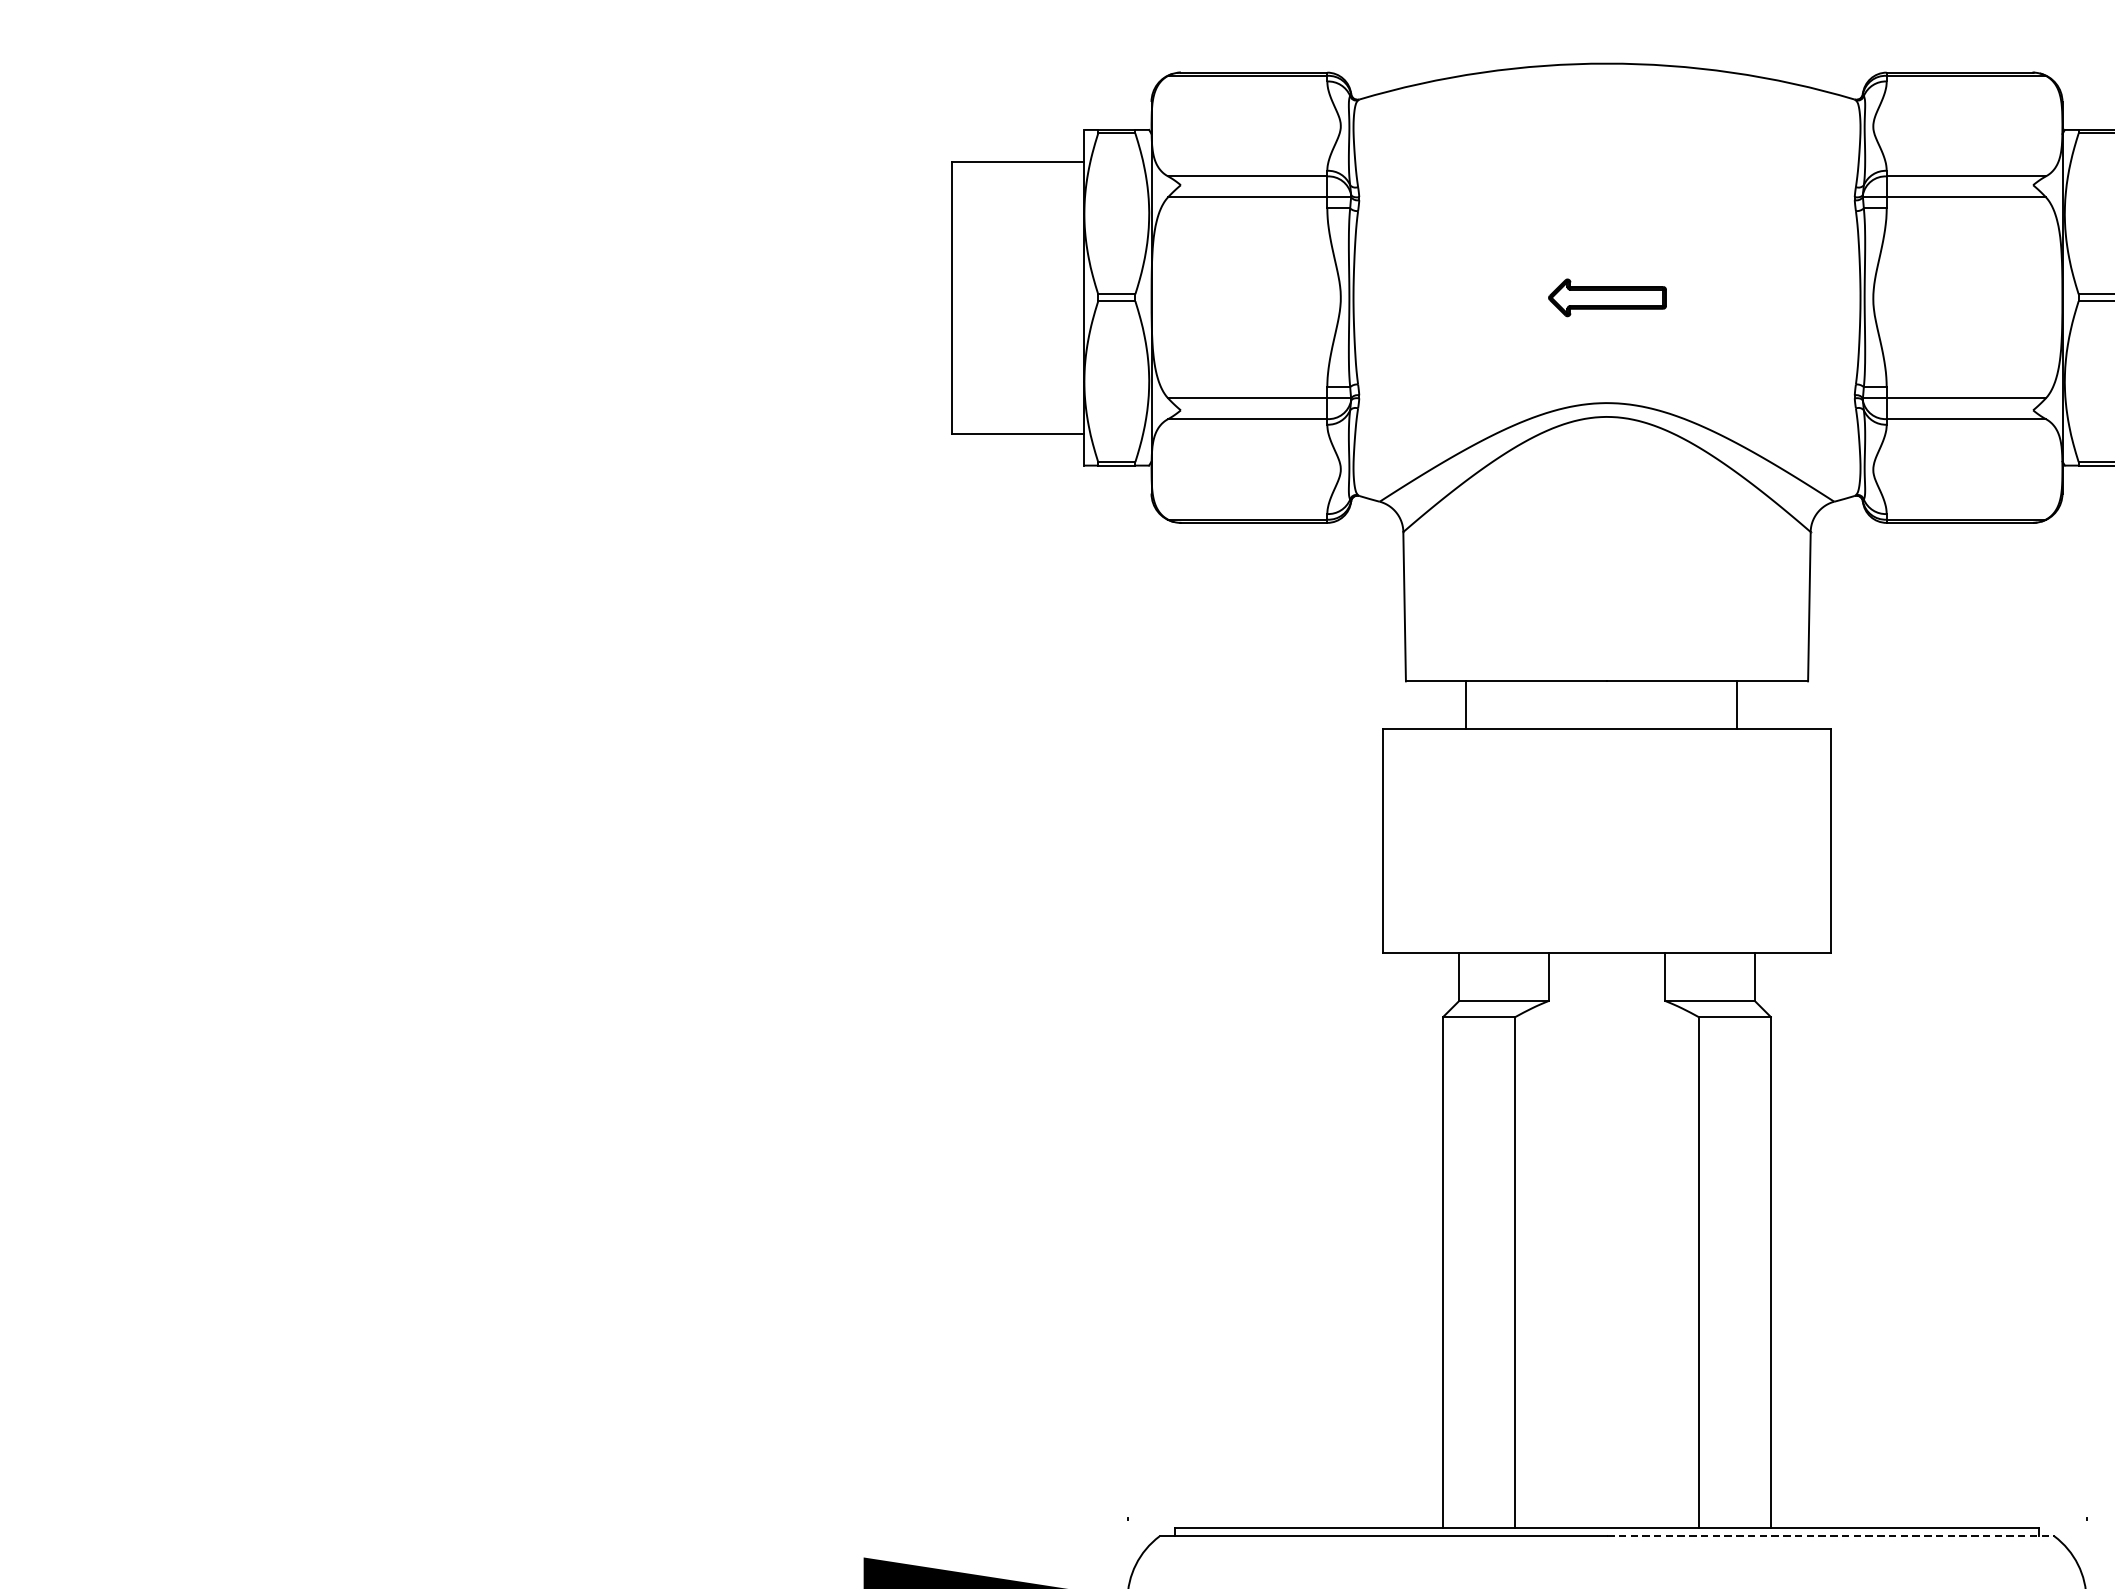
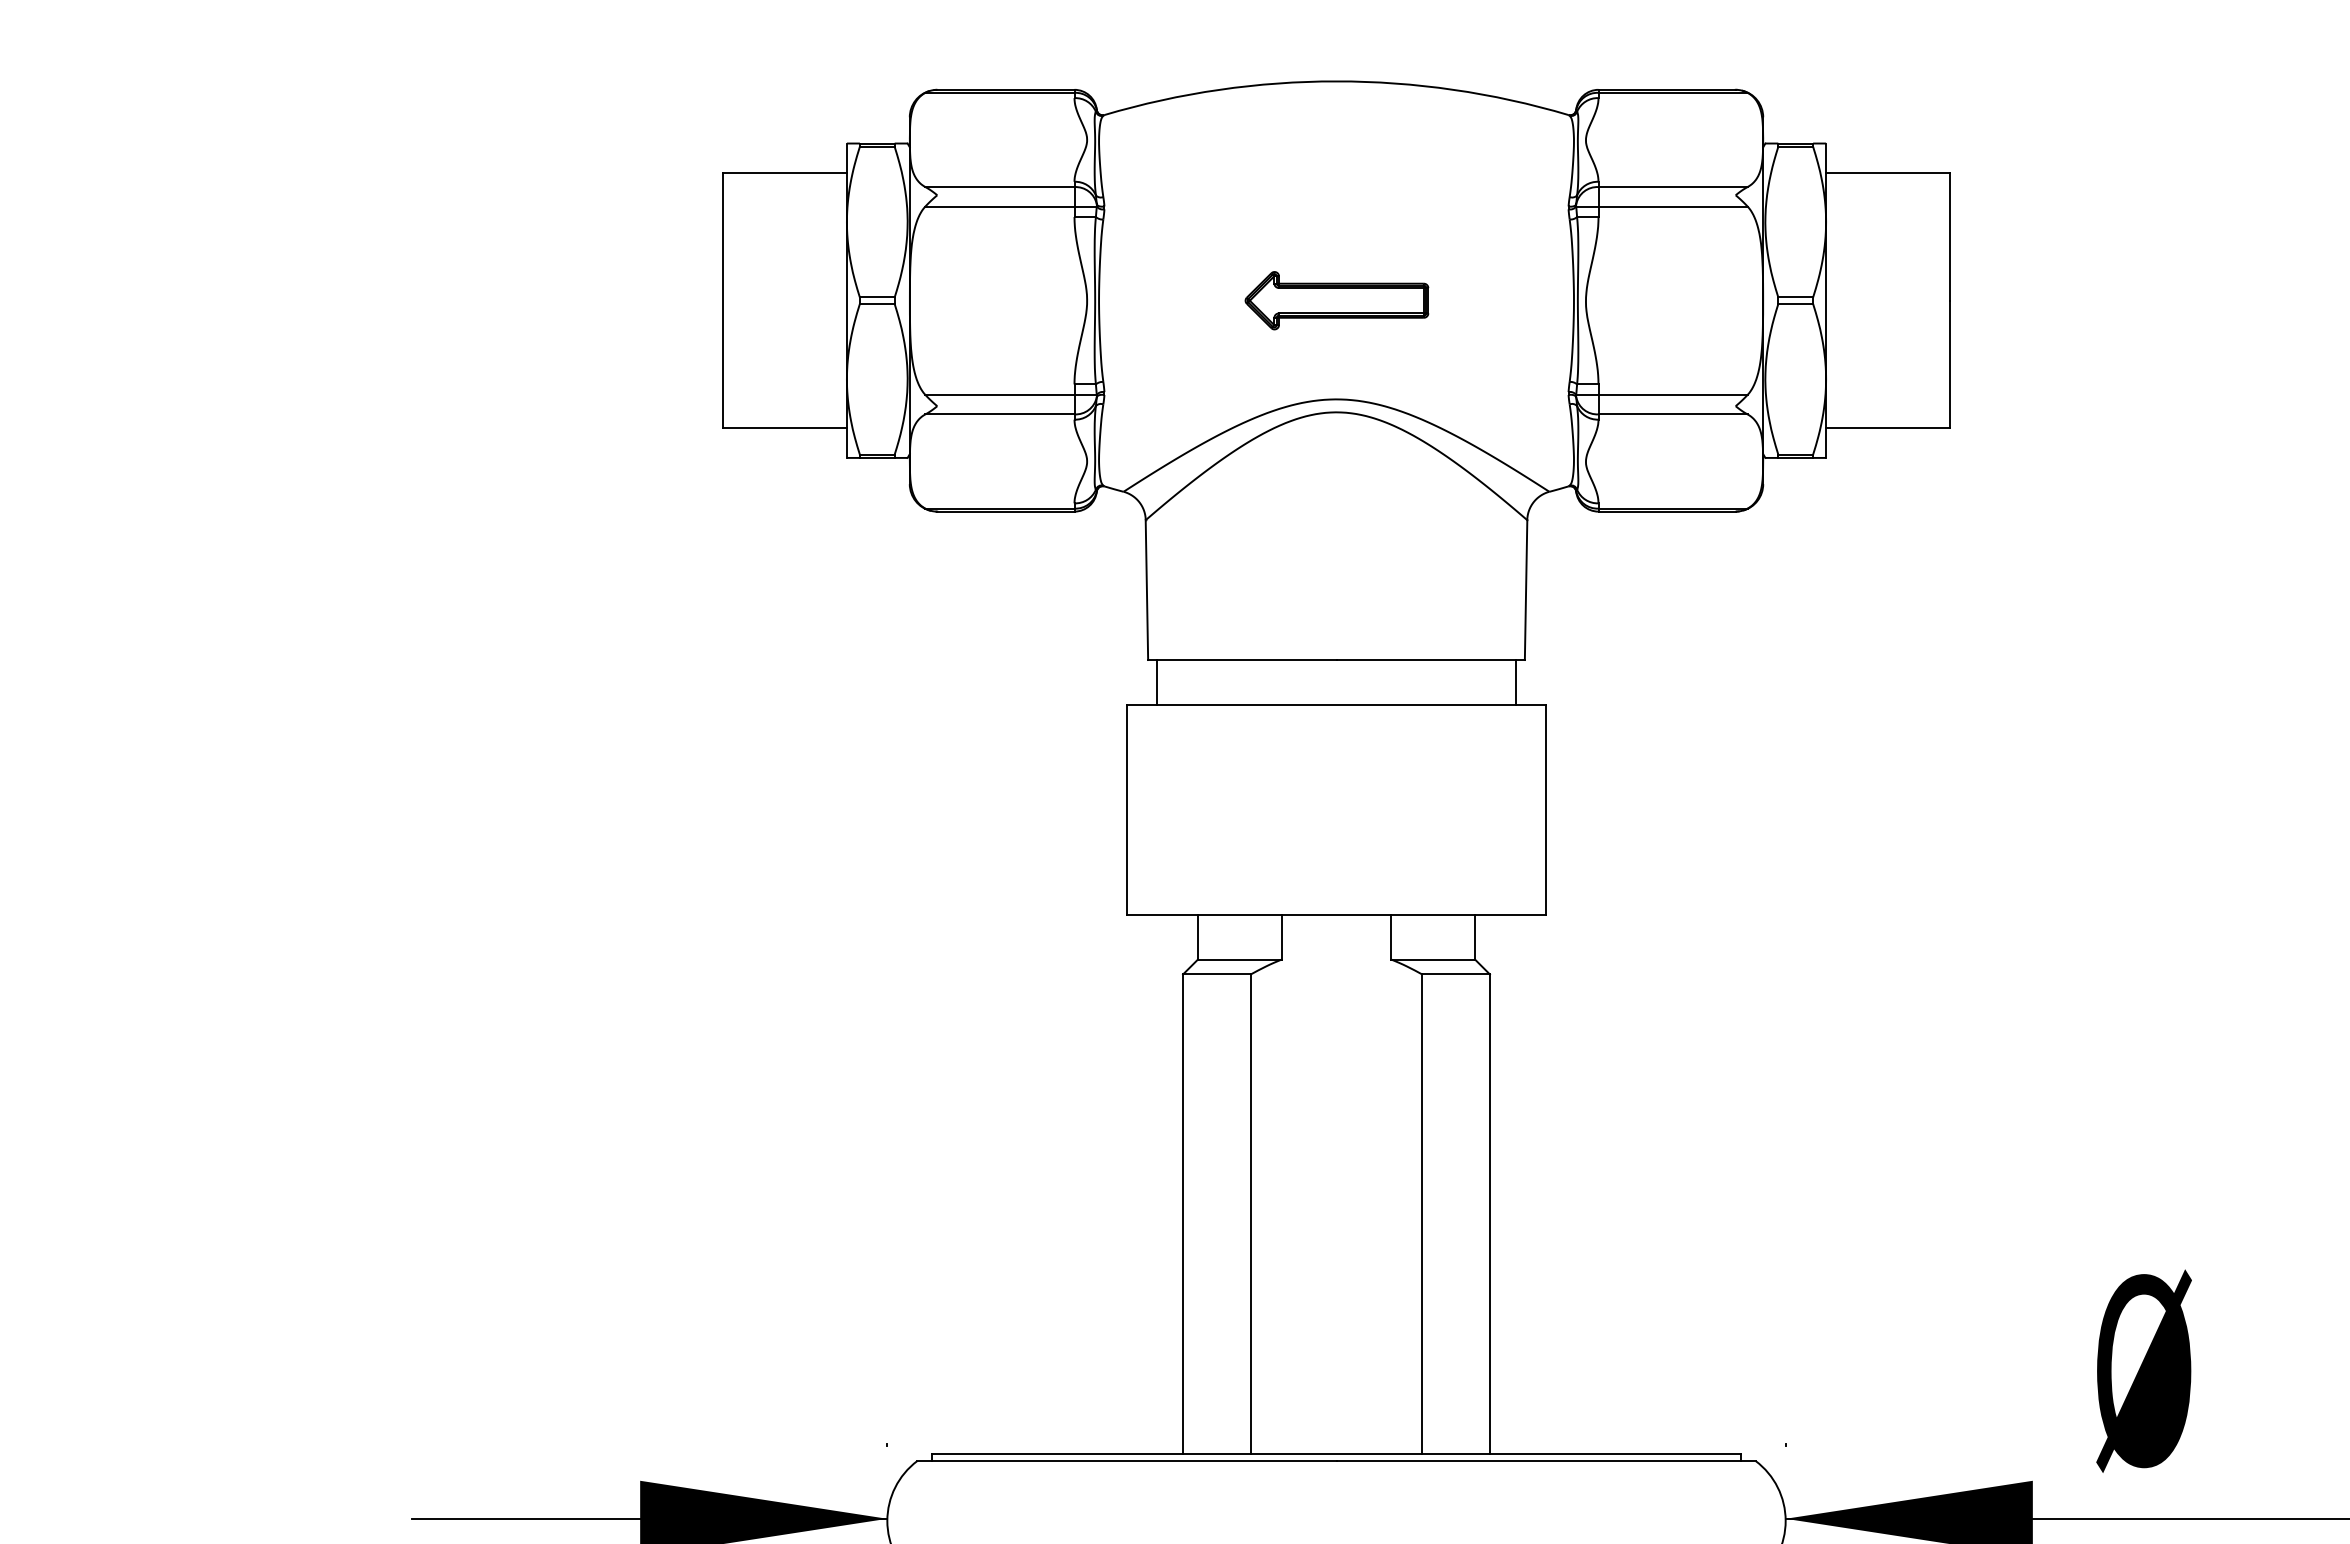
part: (1607, 297) -> (1336, 300), size x1.67
line: (1466, 705) -> (1156, 682), moved
line: (1737, 705) -> (1516, 682), moved
line: (1831, 1536) -> (1546, 1461), dashed -> solid

